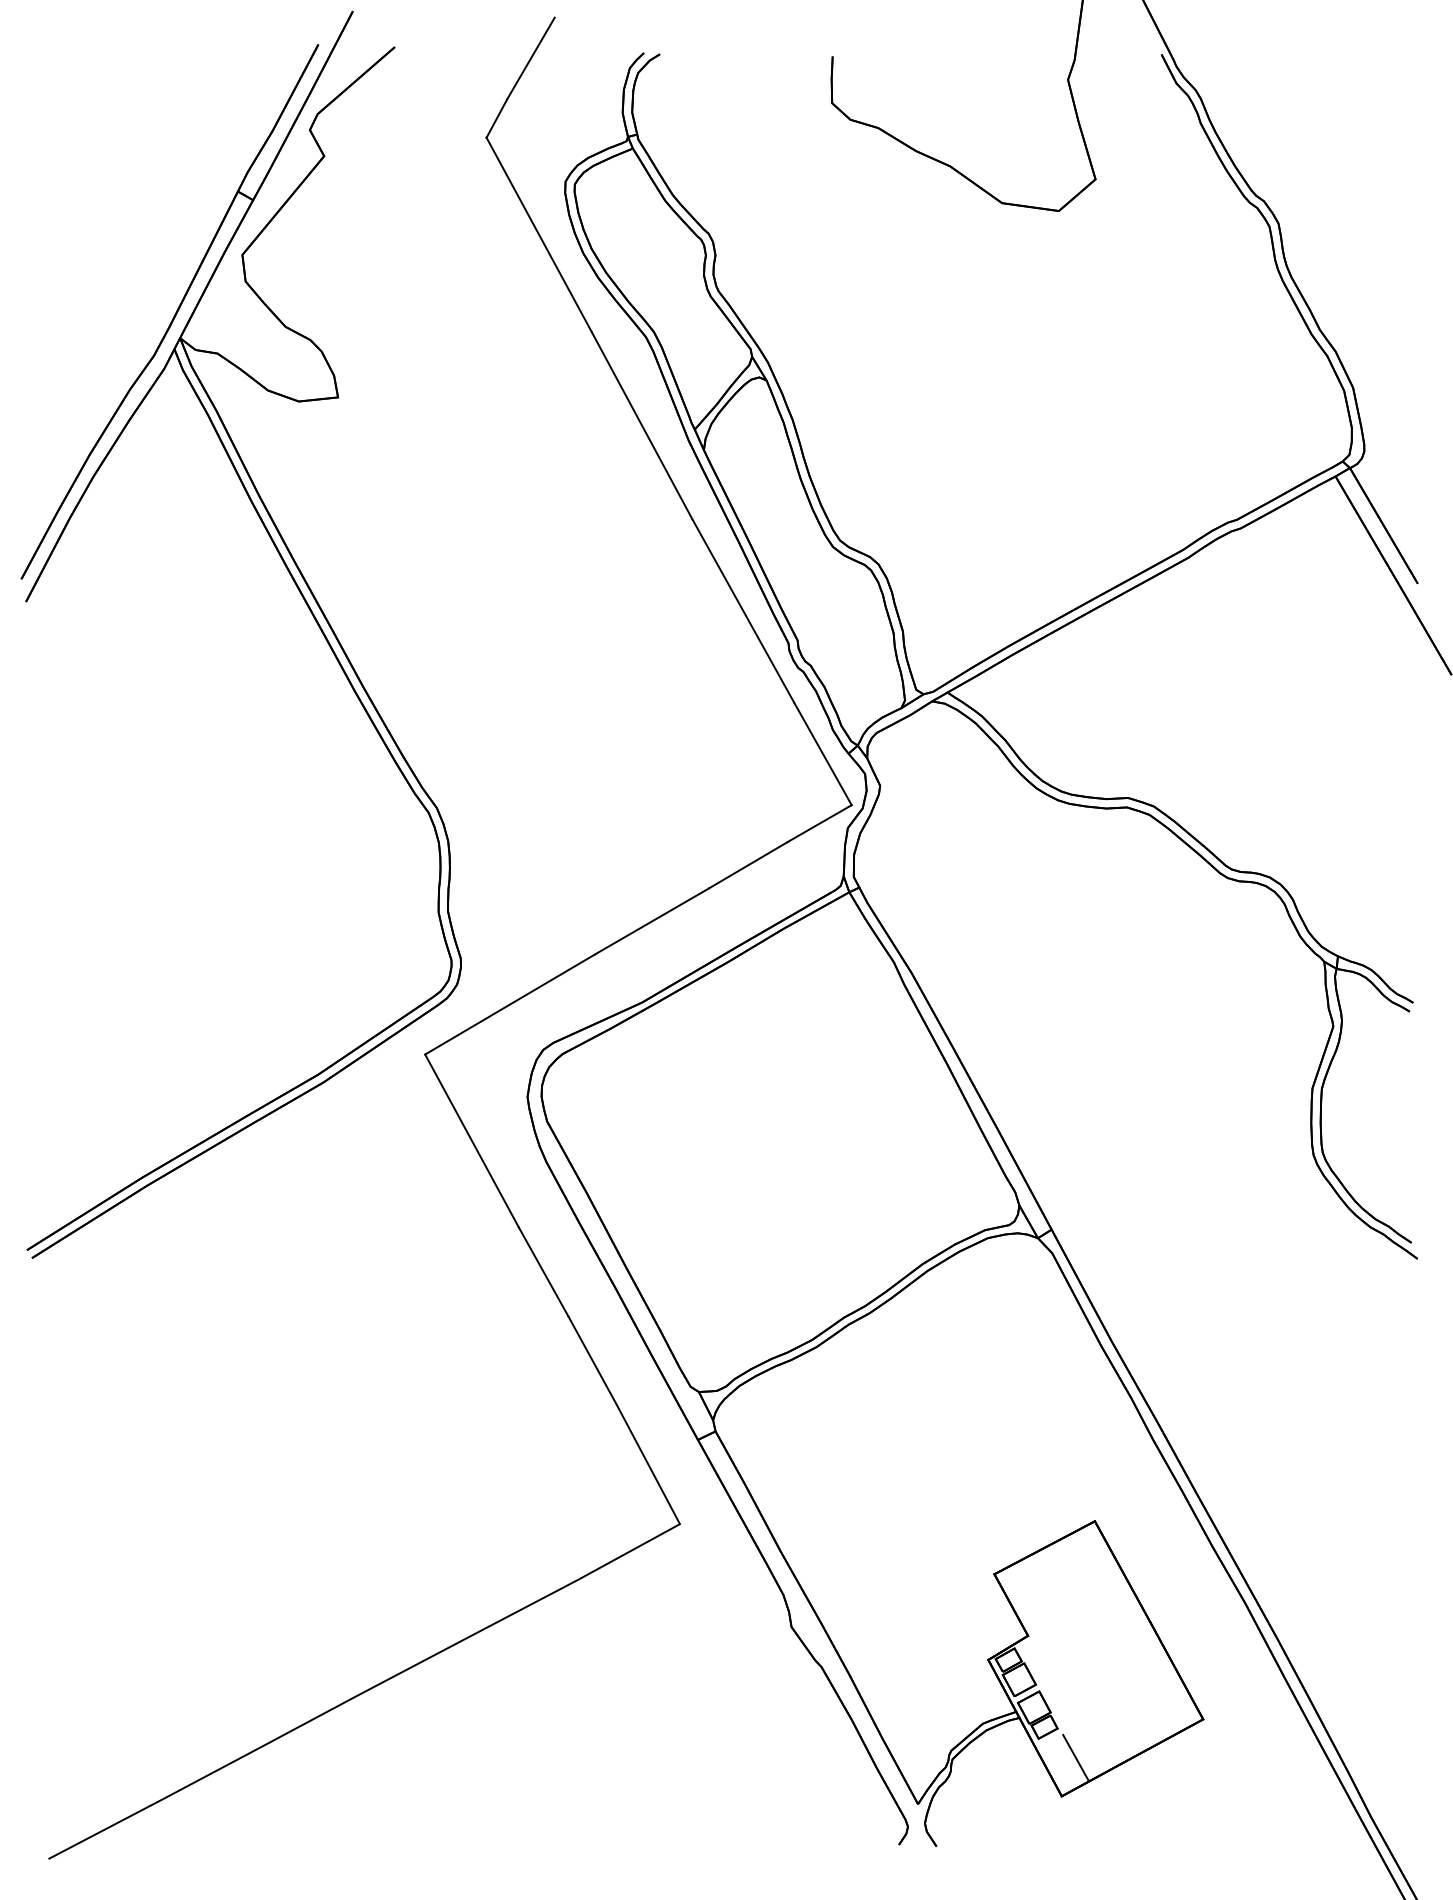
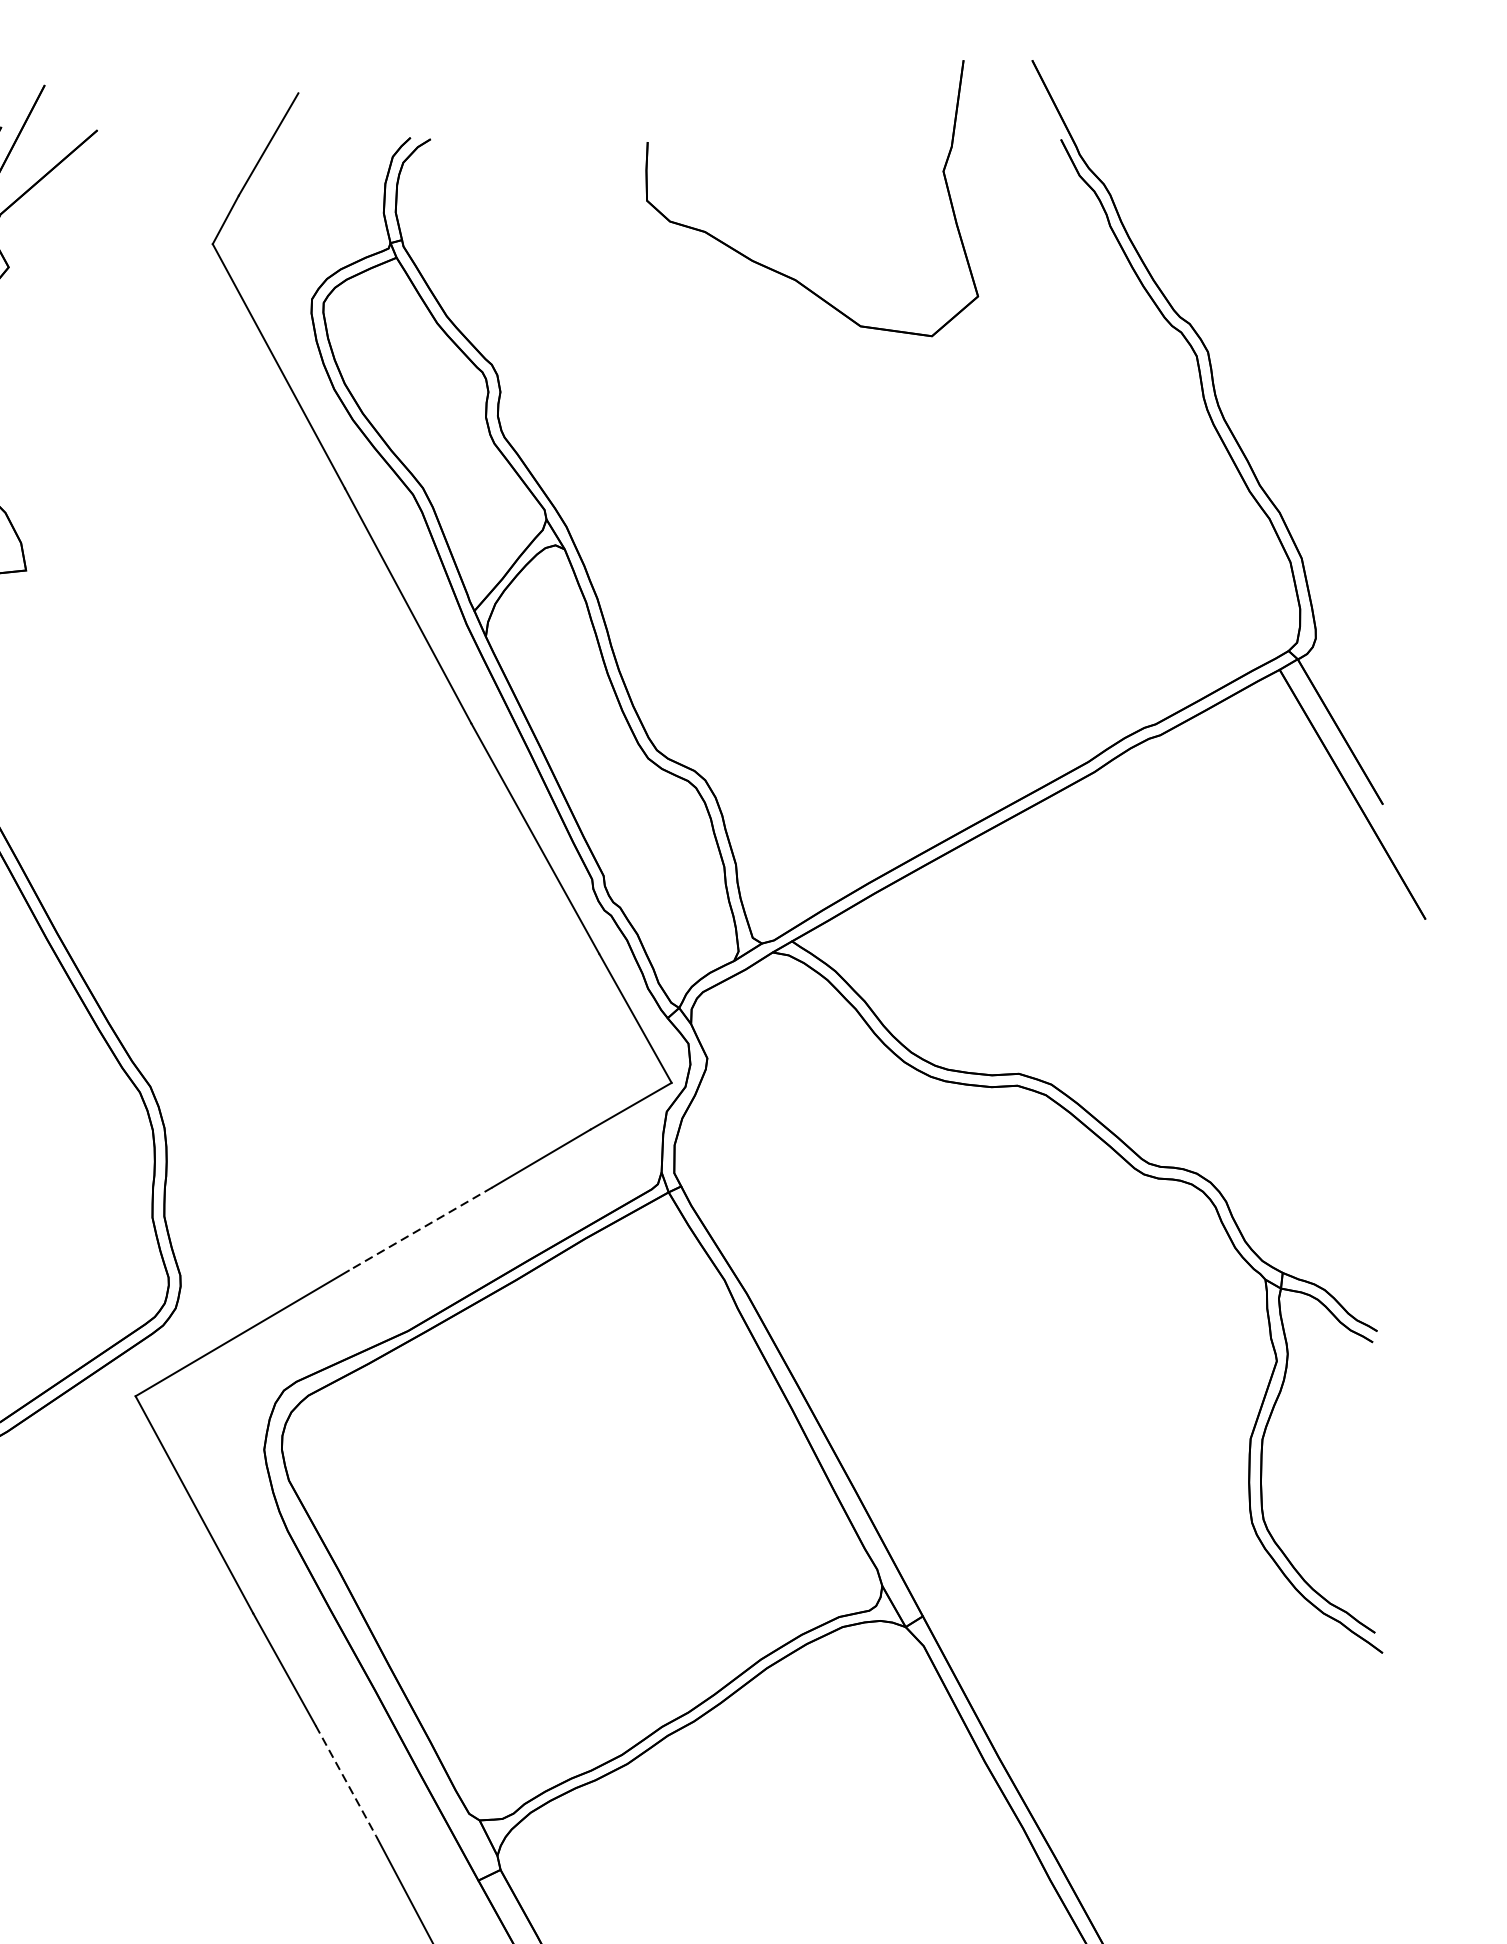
line: (651, 921) -> (420, 1229), solid -> dashed
line: (592, 1360) -> (345, 1780), solid -> dashed

